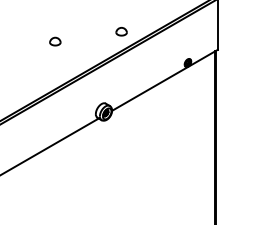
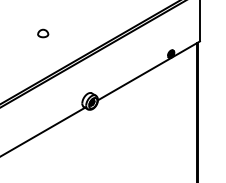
part: (121, 31) -> (107, 23), removed

